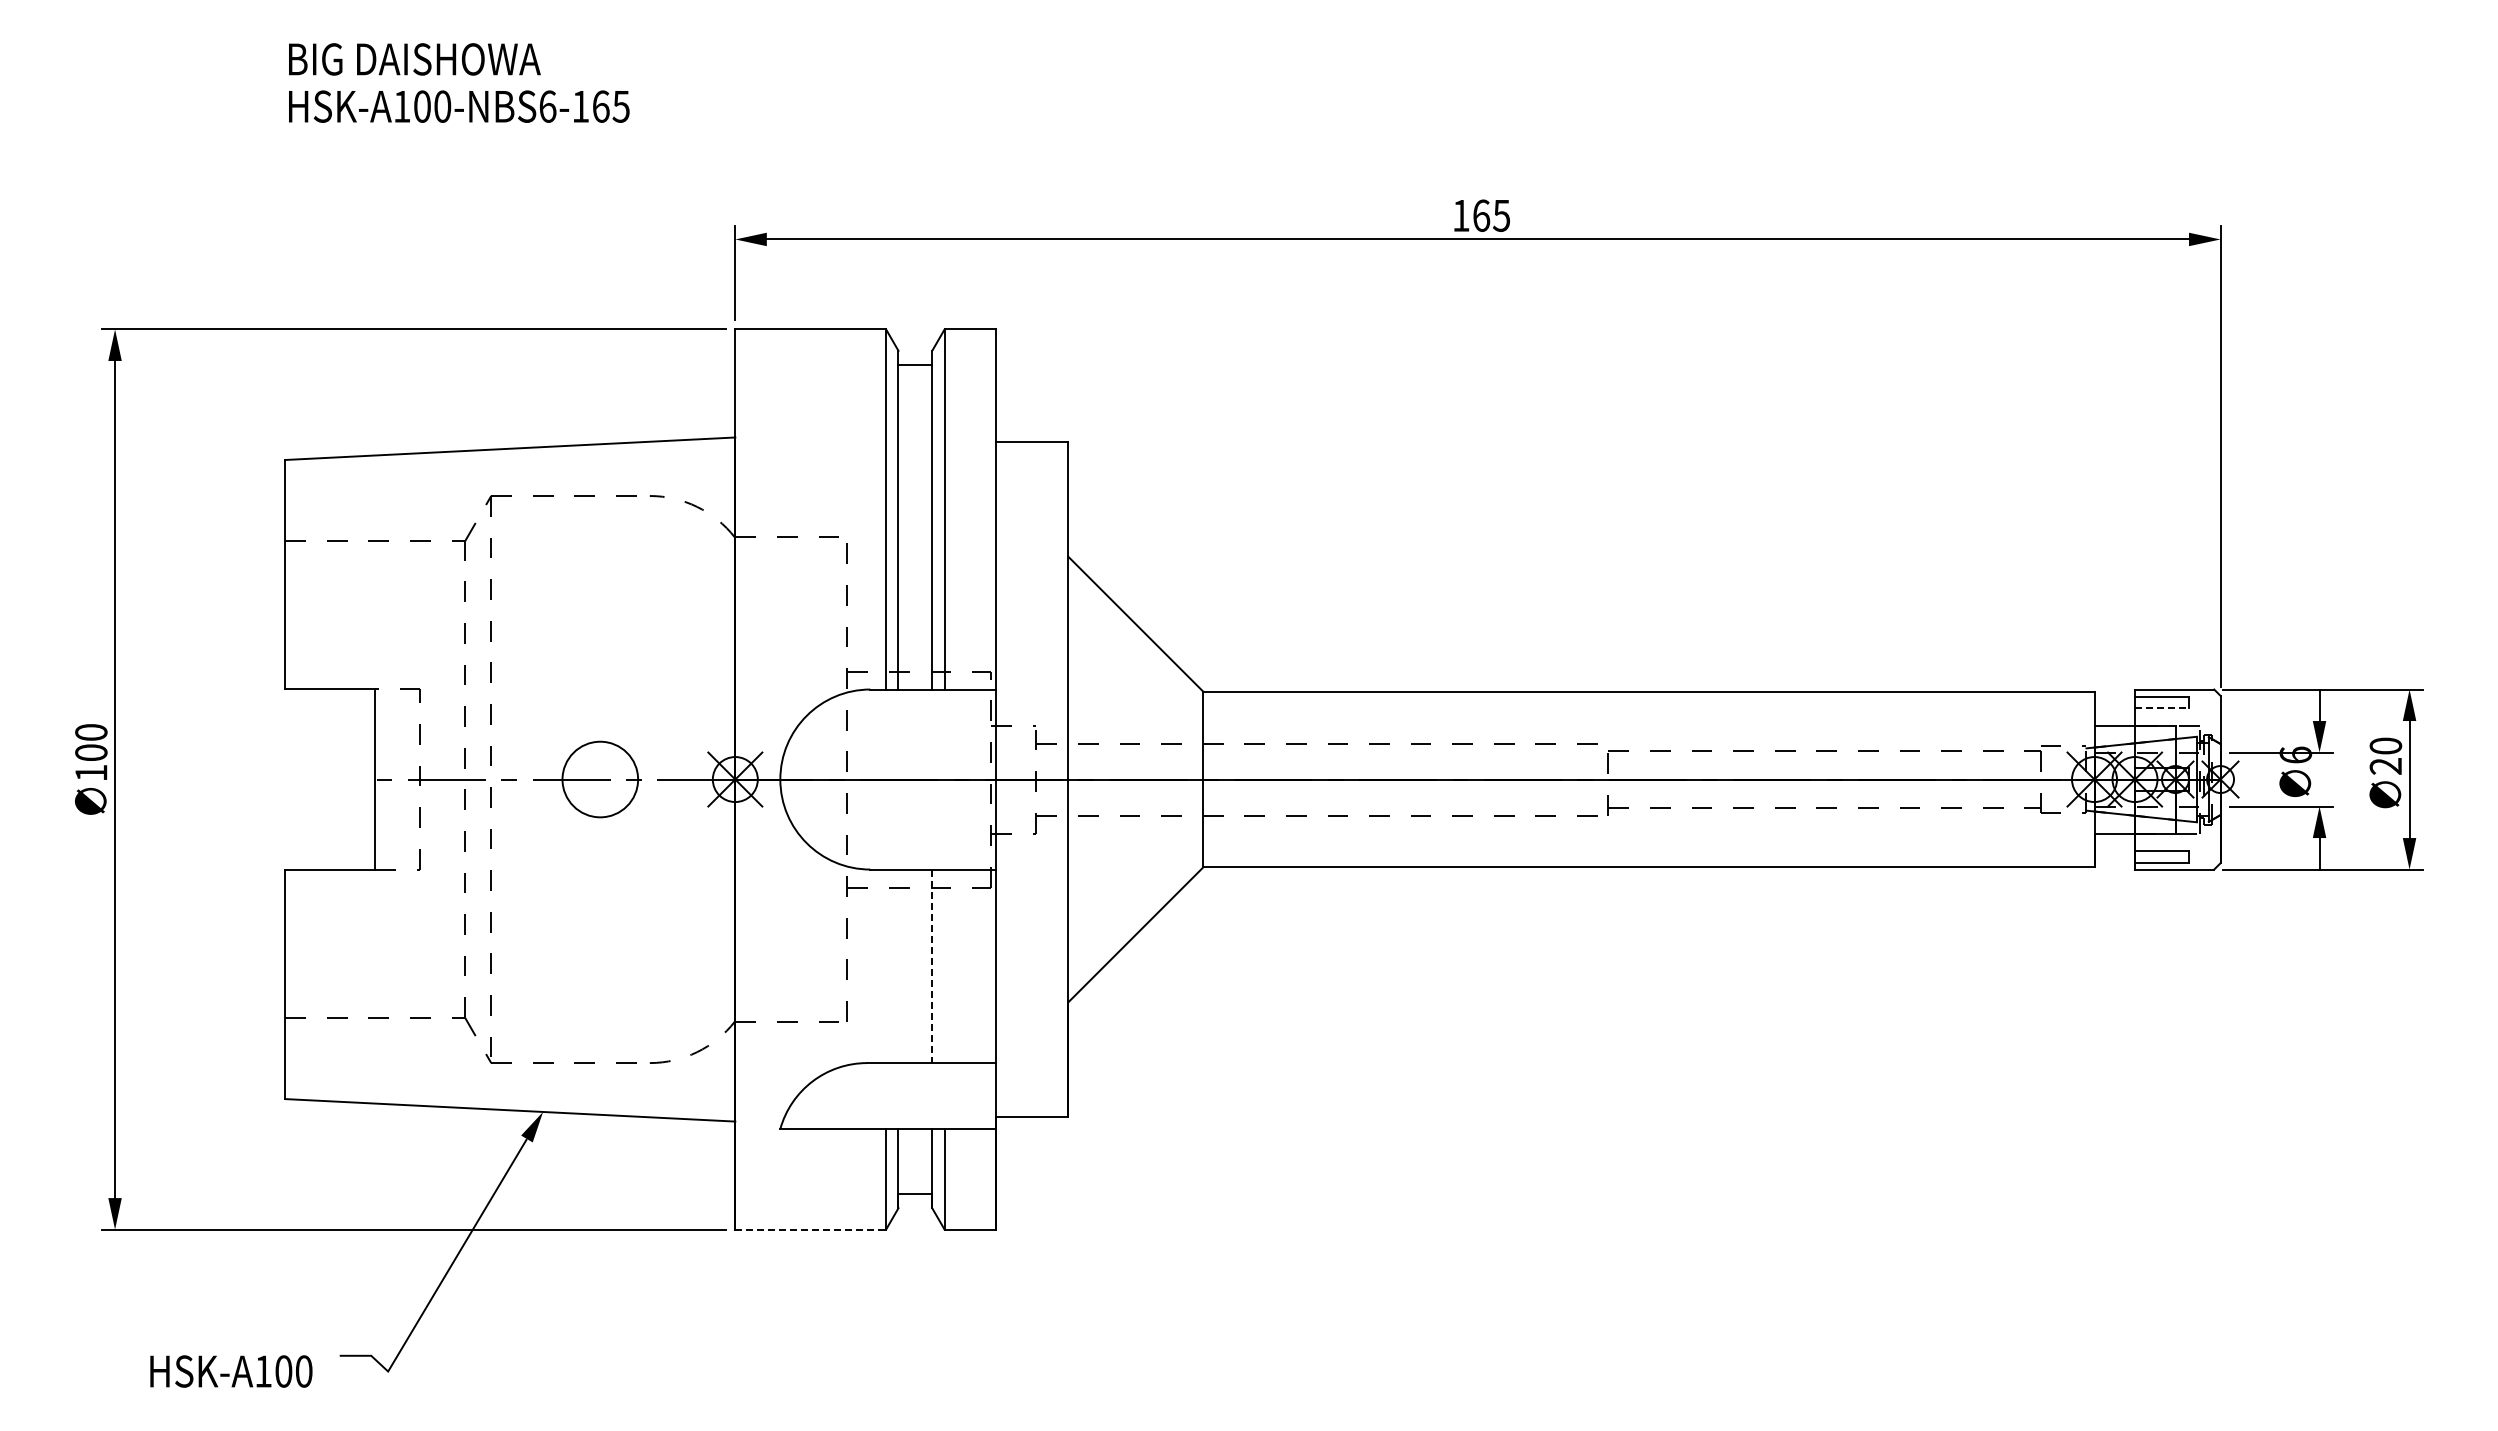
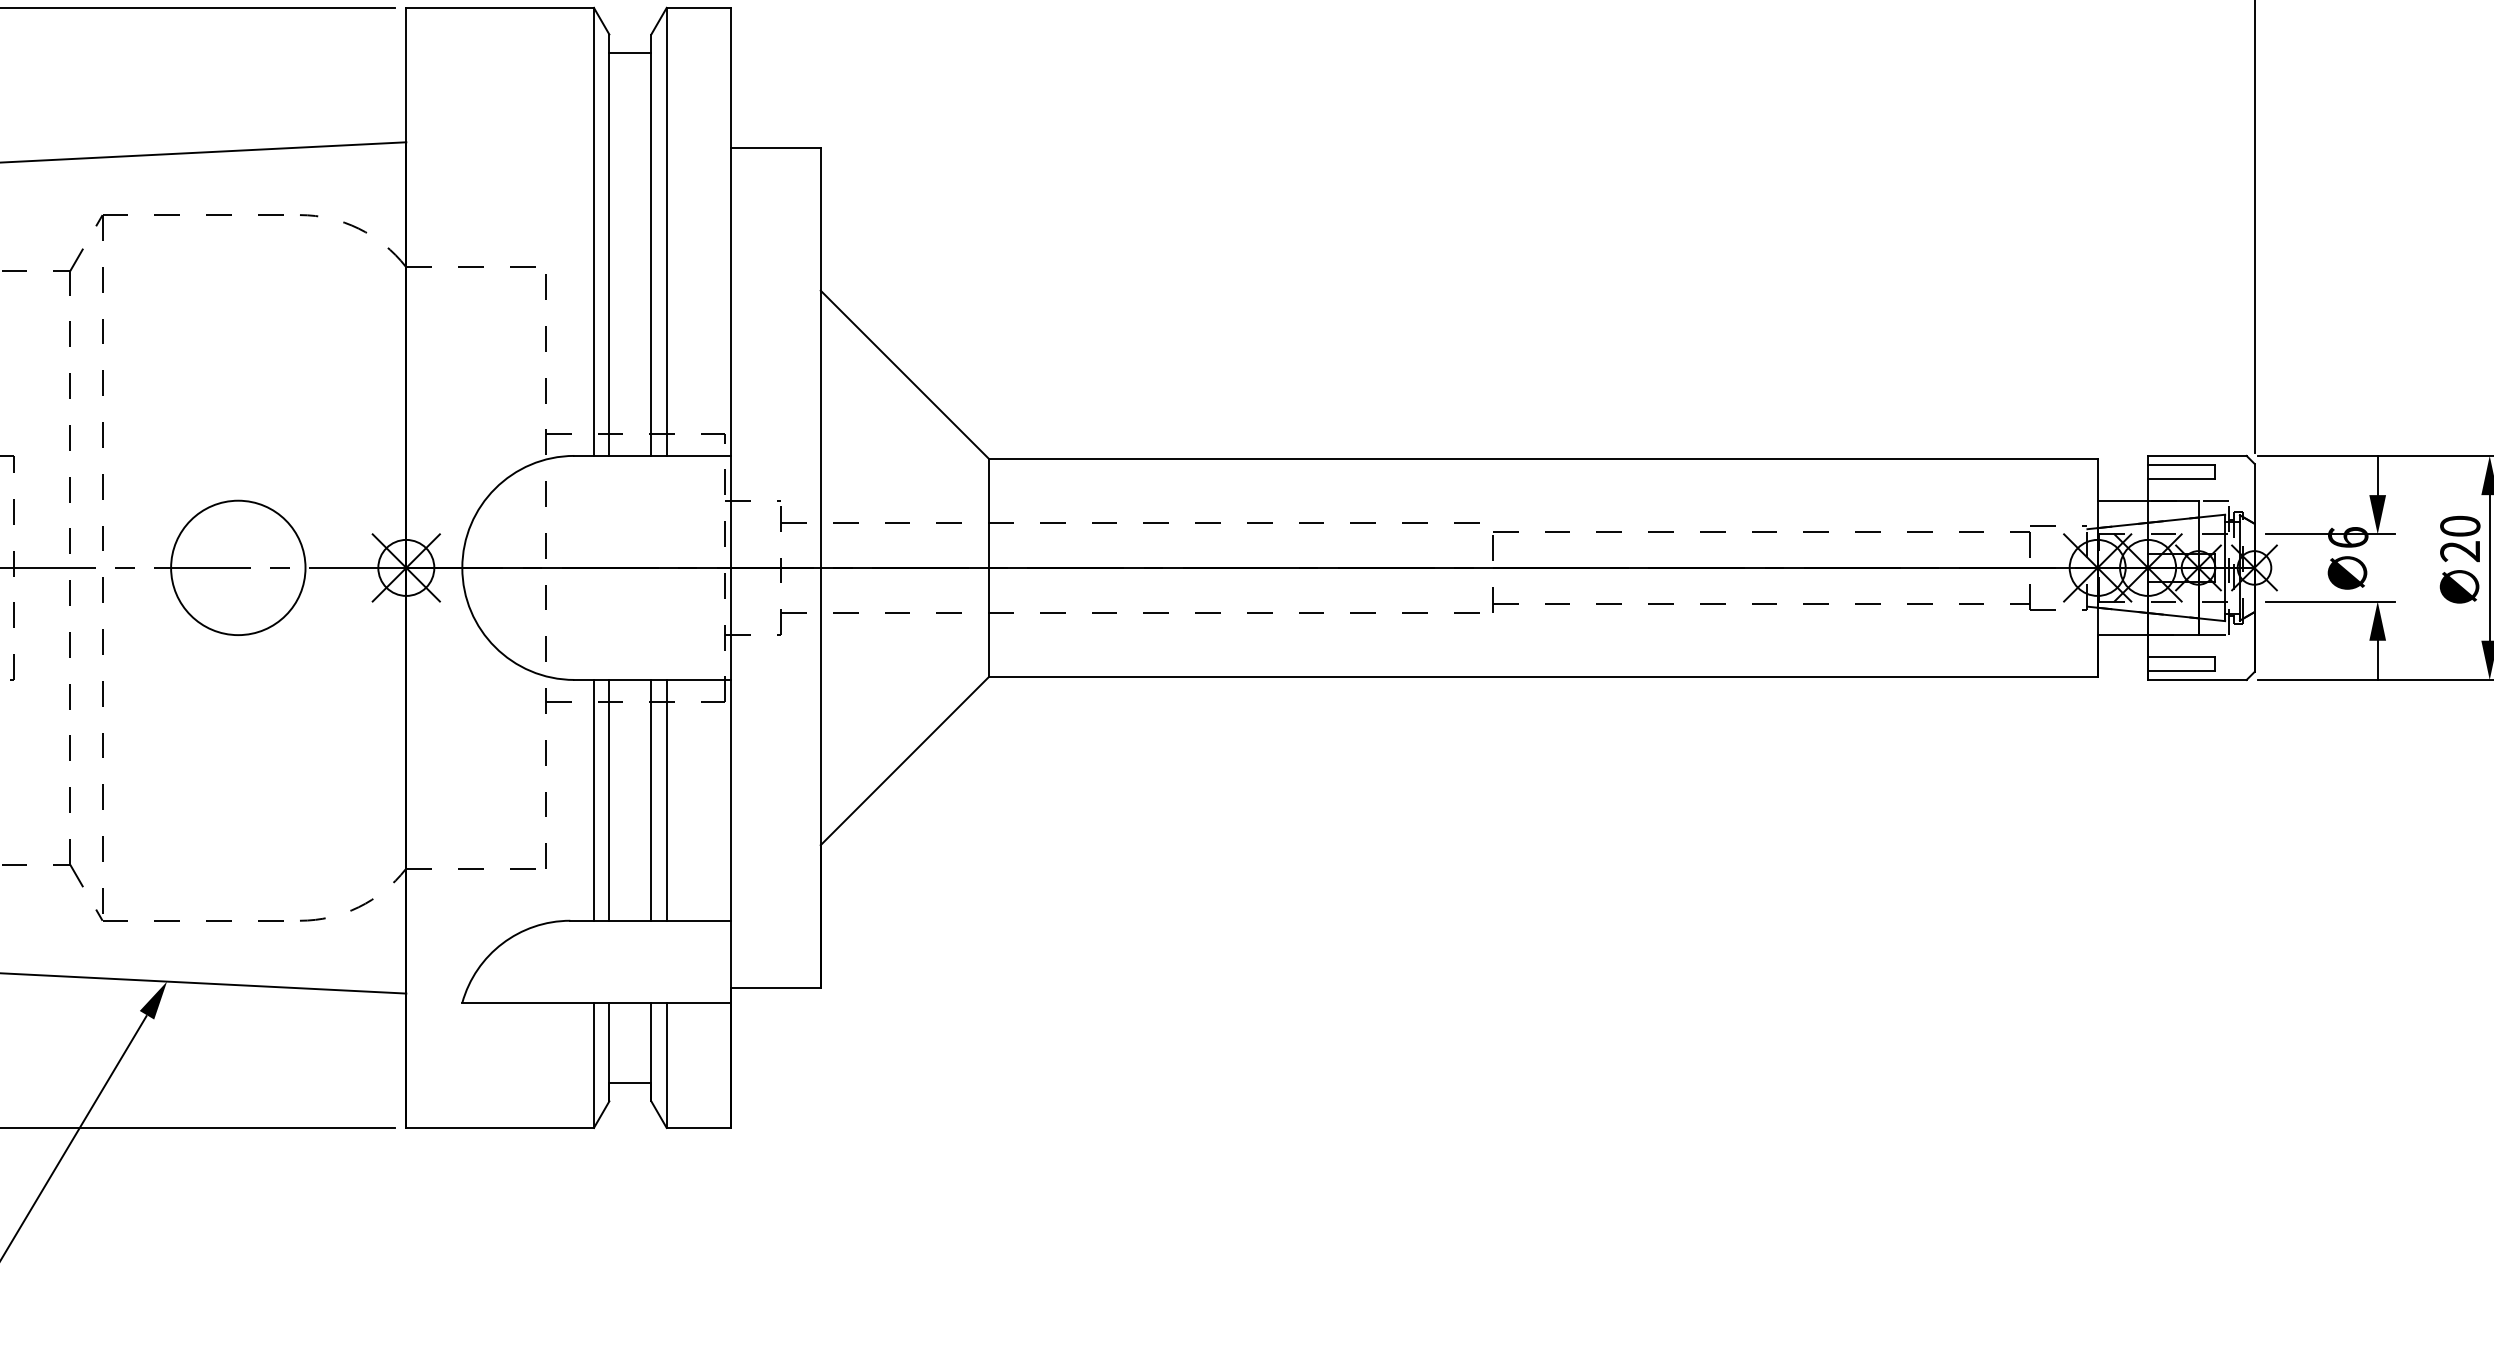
line: (2162, 707) -> (2182, 478), dashed -> solid
circle: (600, 779) -> (238, 567), size x1.43
line: (886, 966) -> (594, 800), added
line: (898, 966) -> (609, 800), added
line: (932, 966) -> (651, 800), dashed -> solid
line: (944, 966) -> (666, 800), added
line: (811, 1229) -> (501, 1127), dashed -> solid

